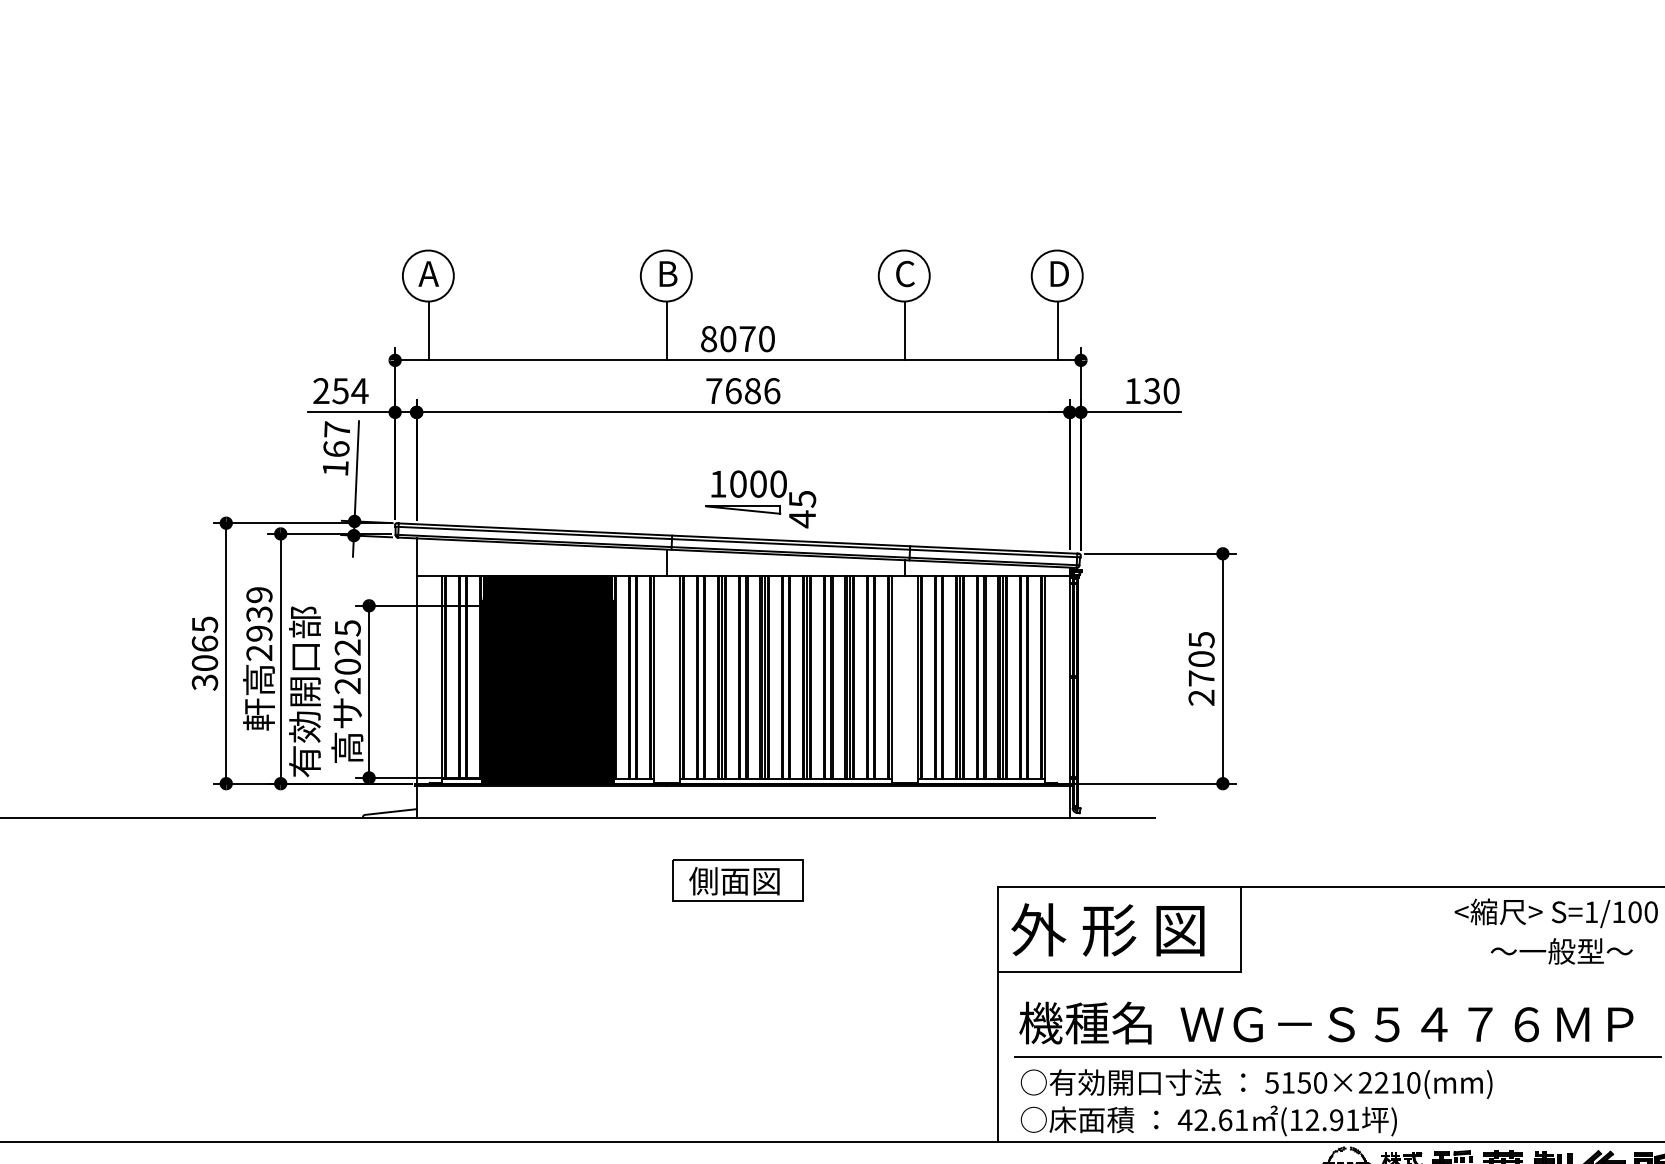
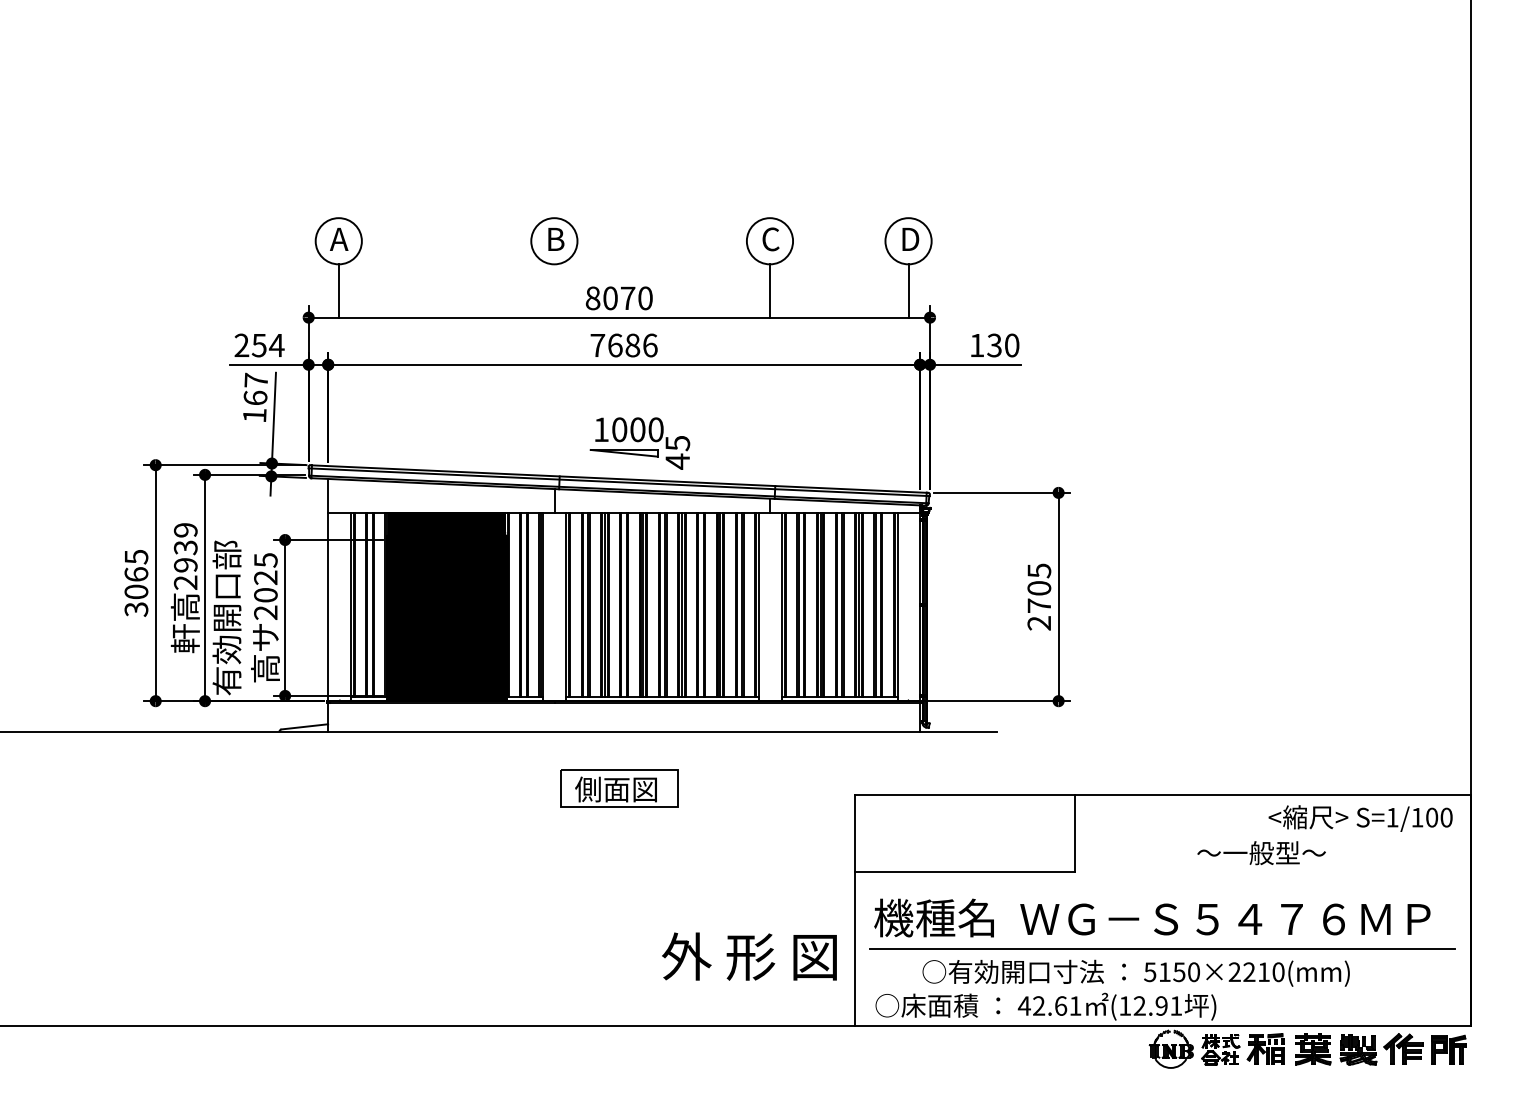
line: (666, 330) -> (554, 290), removed
text: (1107, 929) -> (749, 956), moved
text: (1561, 951) -> (1261, 853), moved
text: (1255, 1083) -> (1135, 972), moved

